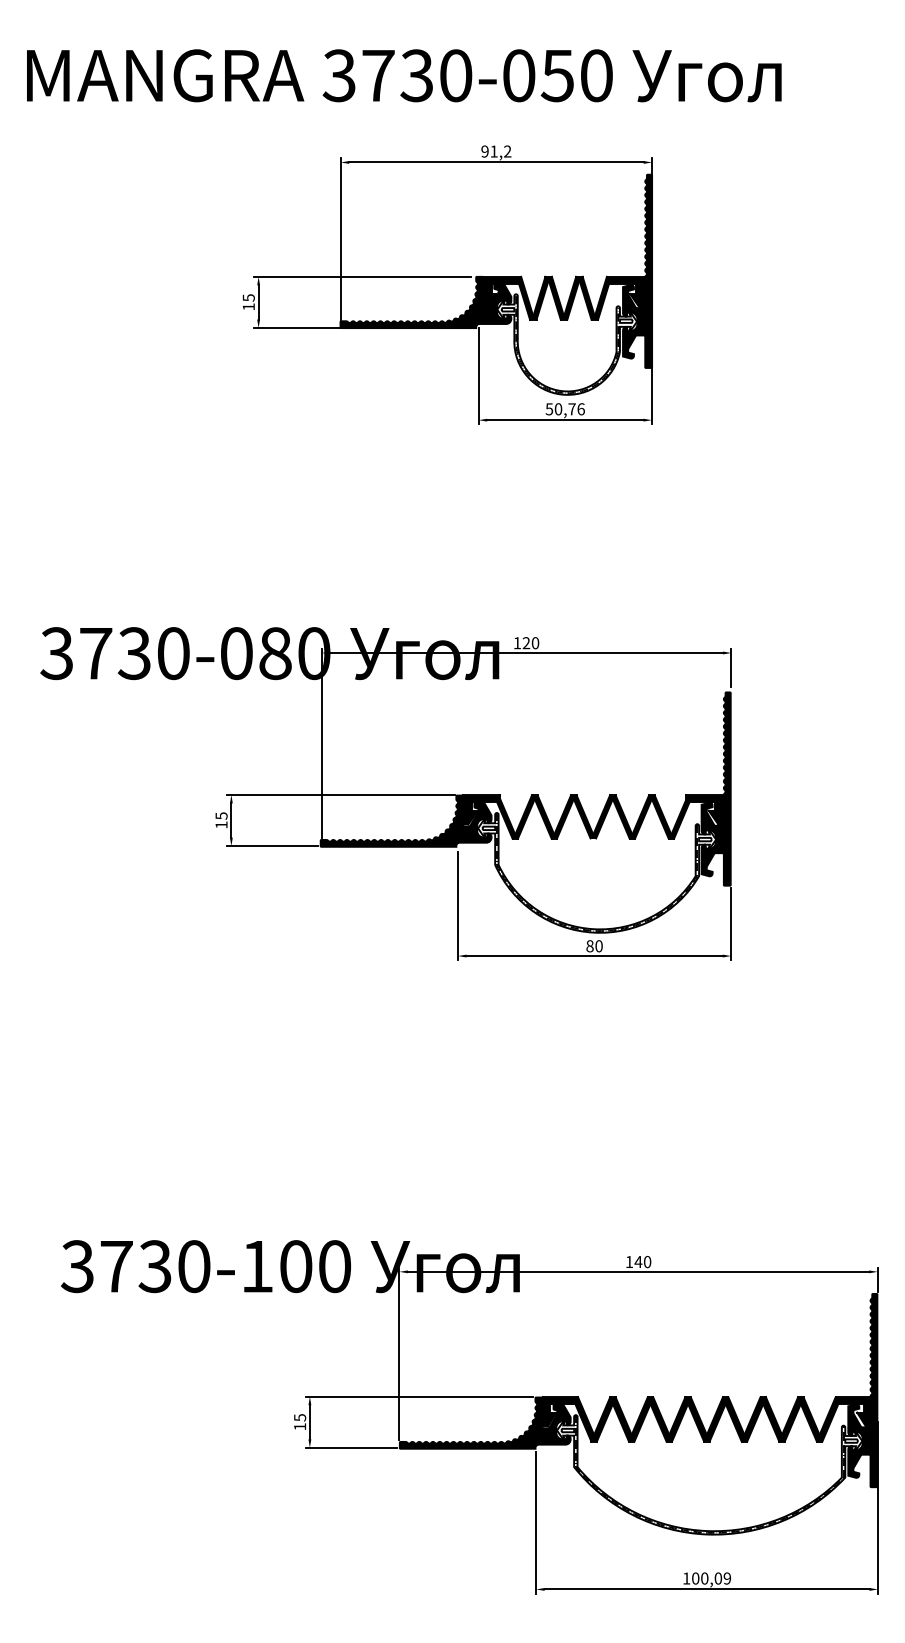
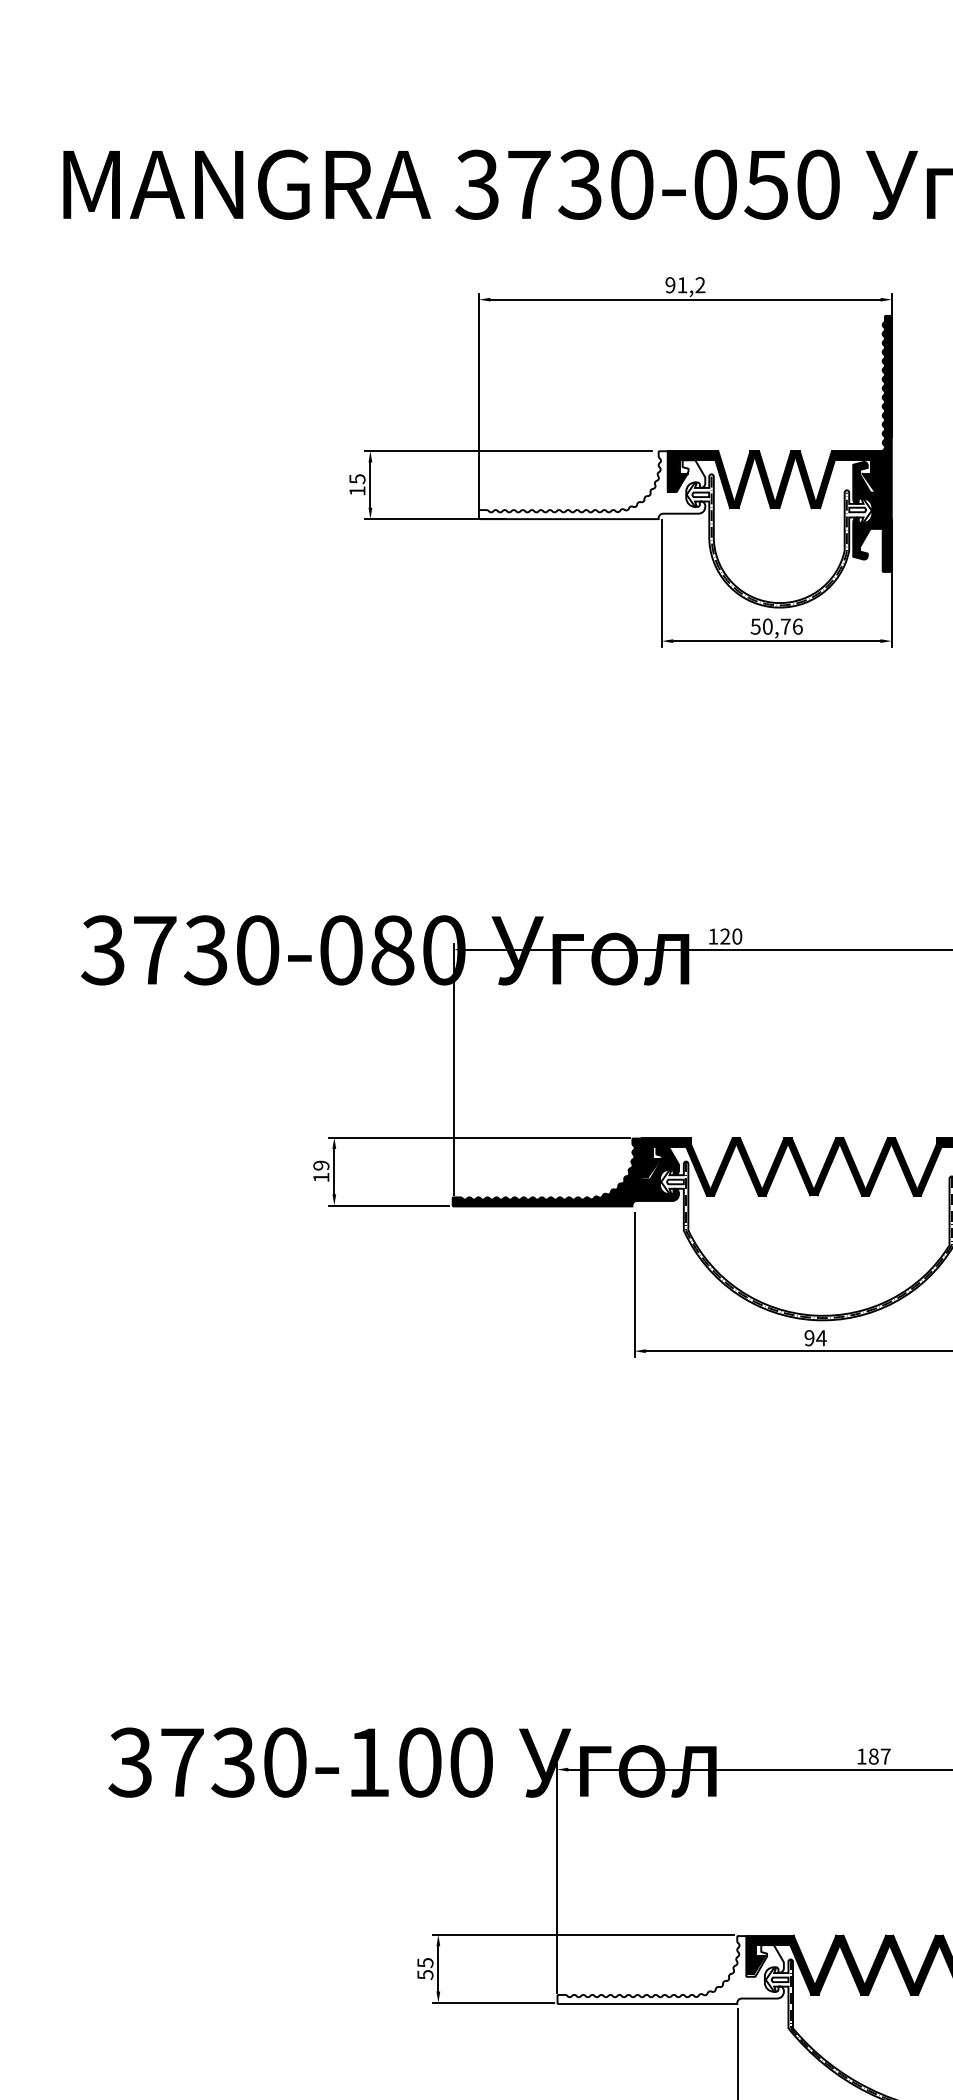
fill: (425, 302) -> (591, 485), removed
text: (221, 815) -> (321, 1164), 15 -> 19
text: (594, 946) -> (815, 1338), 80 -> 94
text: (642, 1261) -> (879, 1755), 140 -> 187
fill: (484, 1422) -> (669, 1969), removed
text: (300, 1426) -> (425, 1974), 15 -> 55

